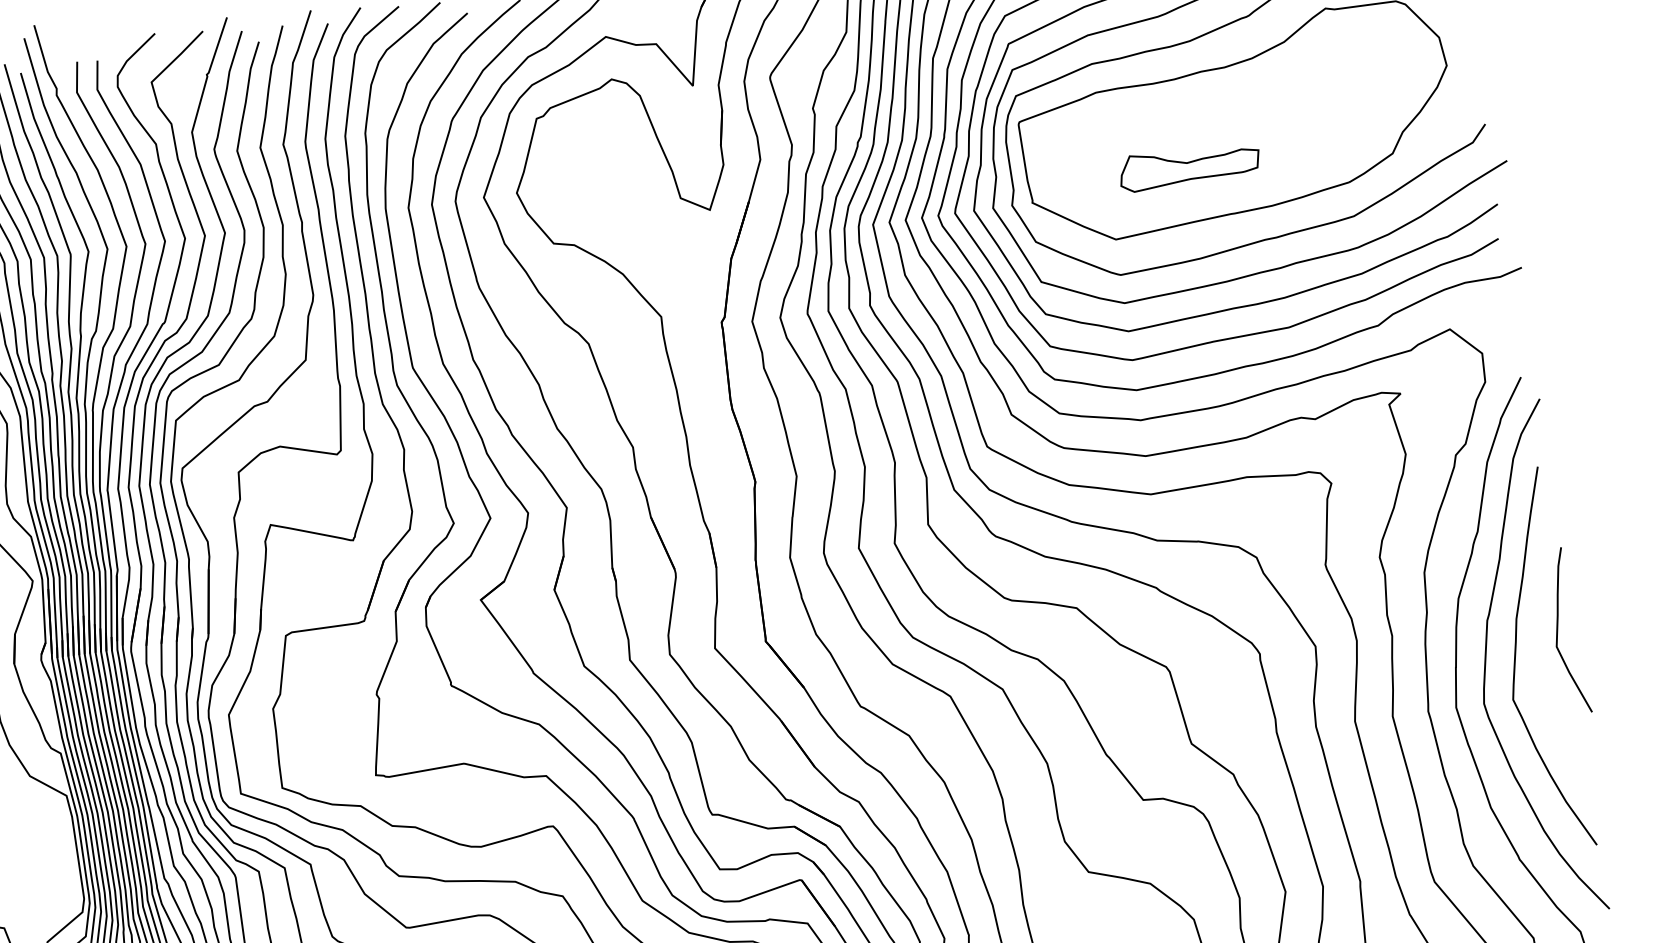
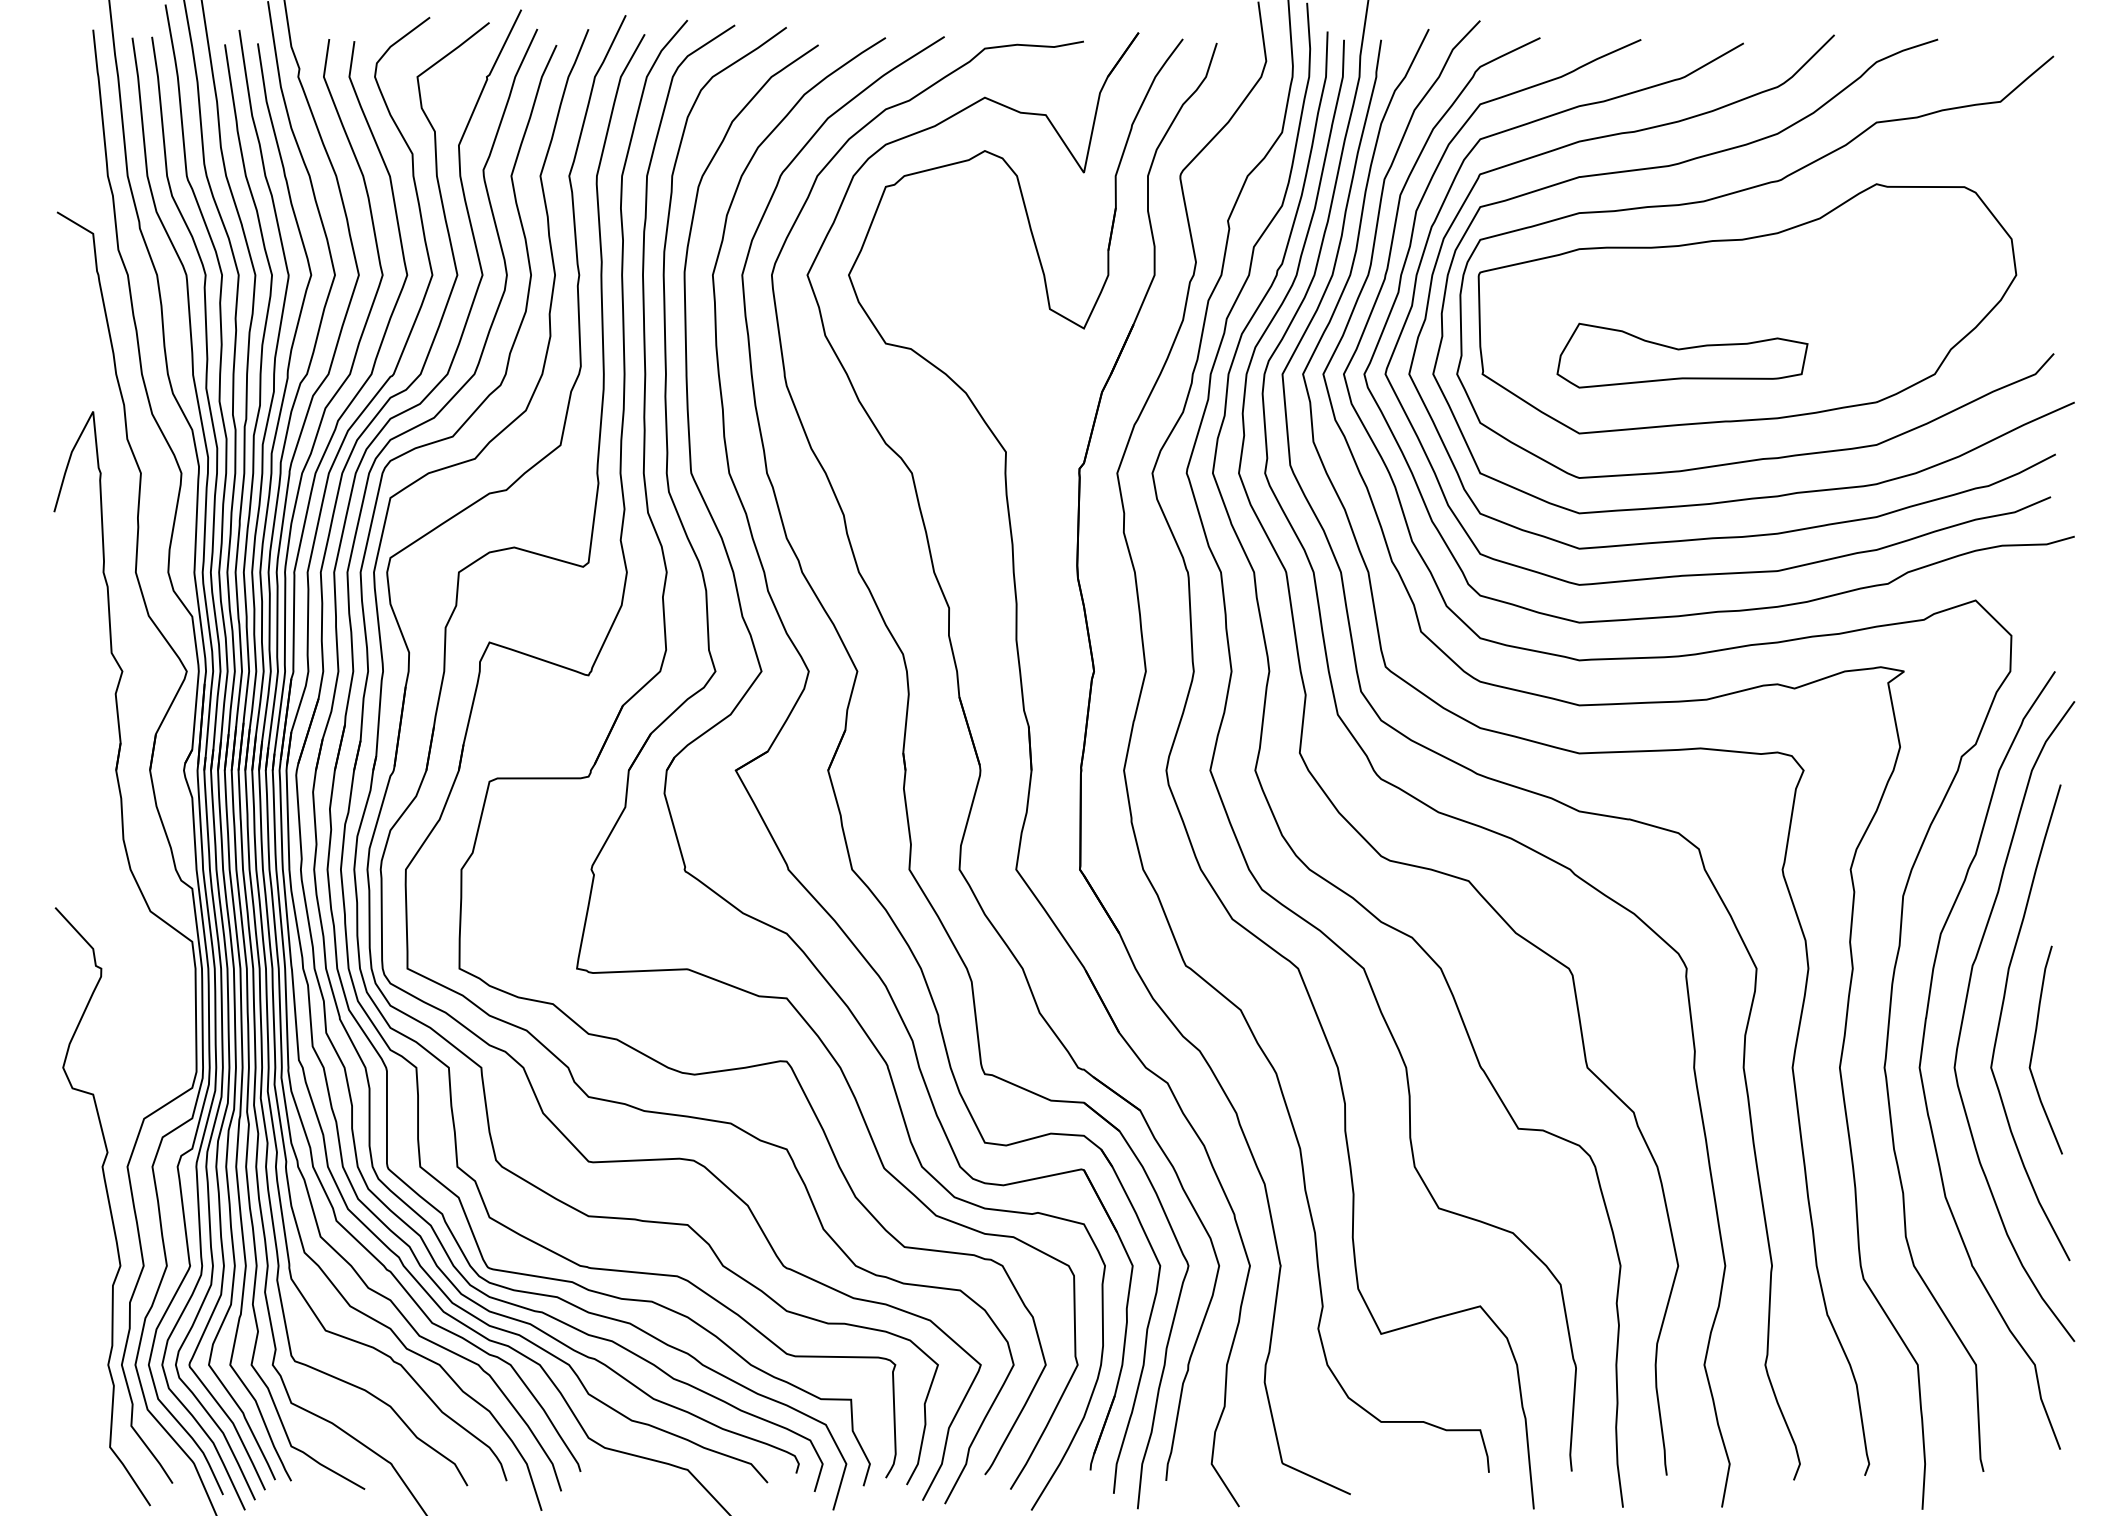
part: (1189, 166) -> (1682, 355), size x1.43
curve: (1558, 629) -> (2034, 1046), moved

